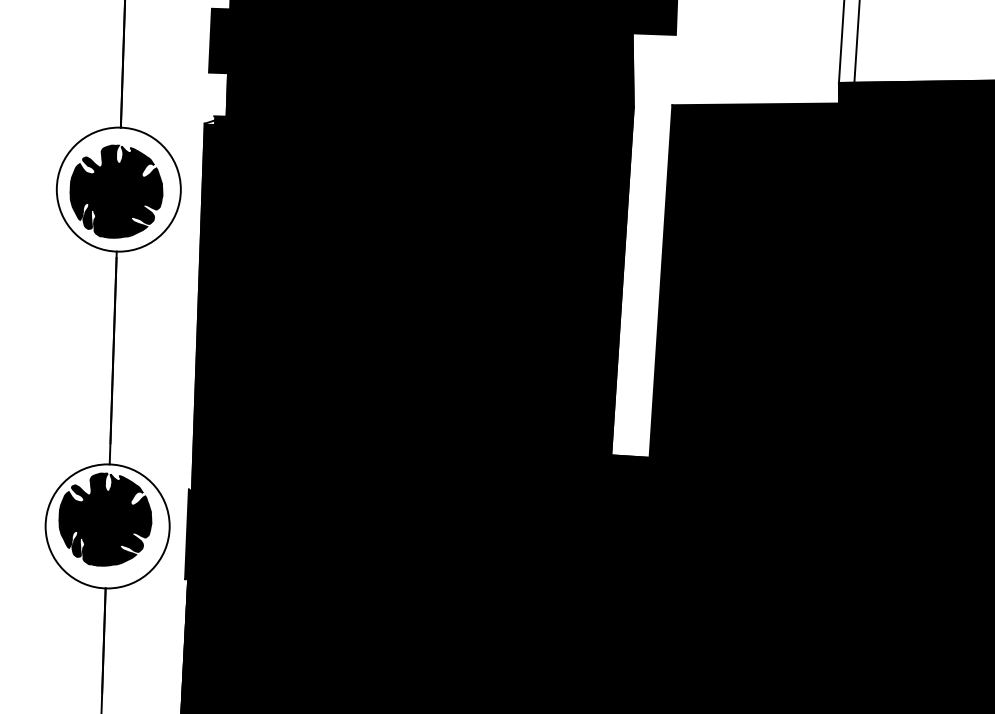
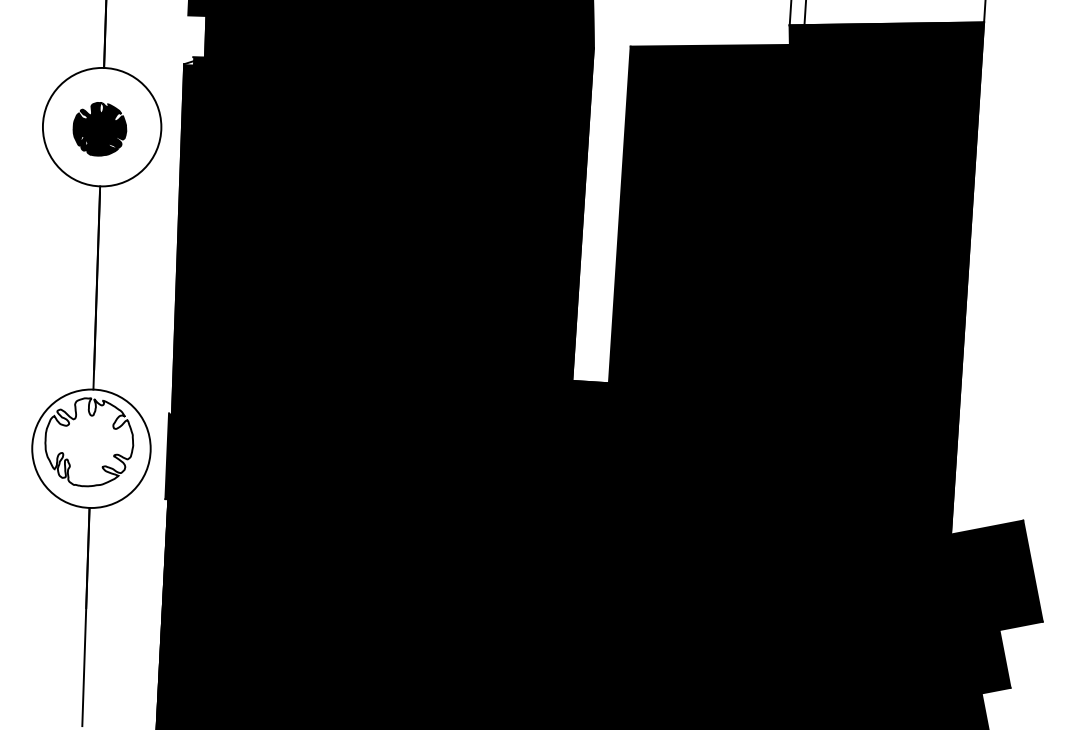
part: (116, 192) -> (99, 129), size x0.6
fill: (105, 519) -> (89, 442), removed

